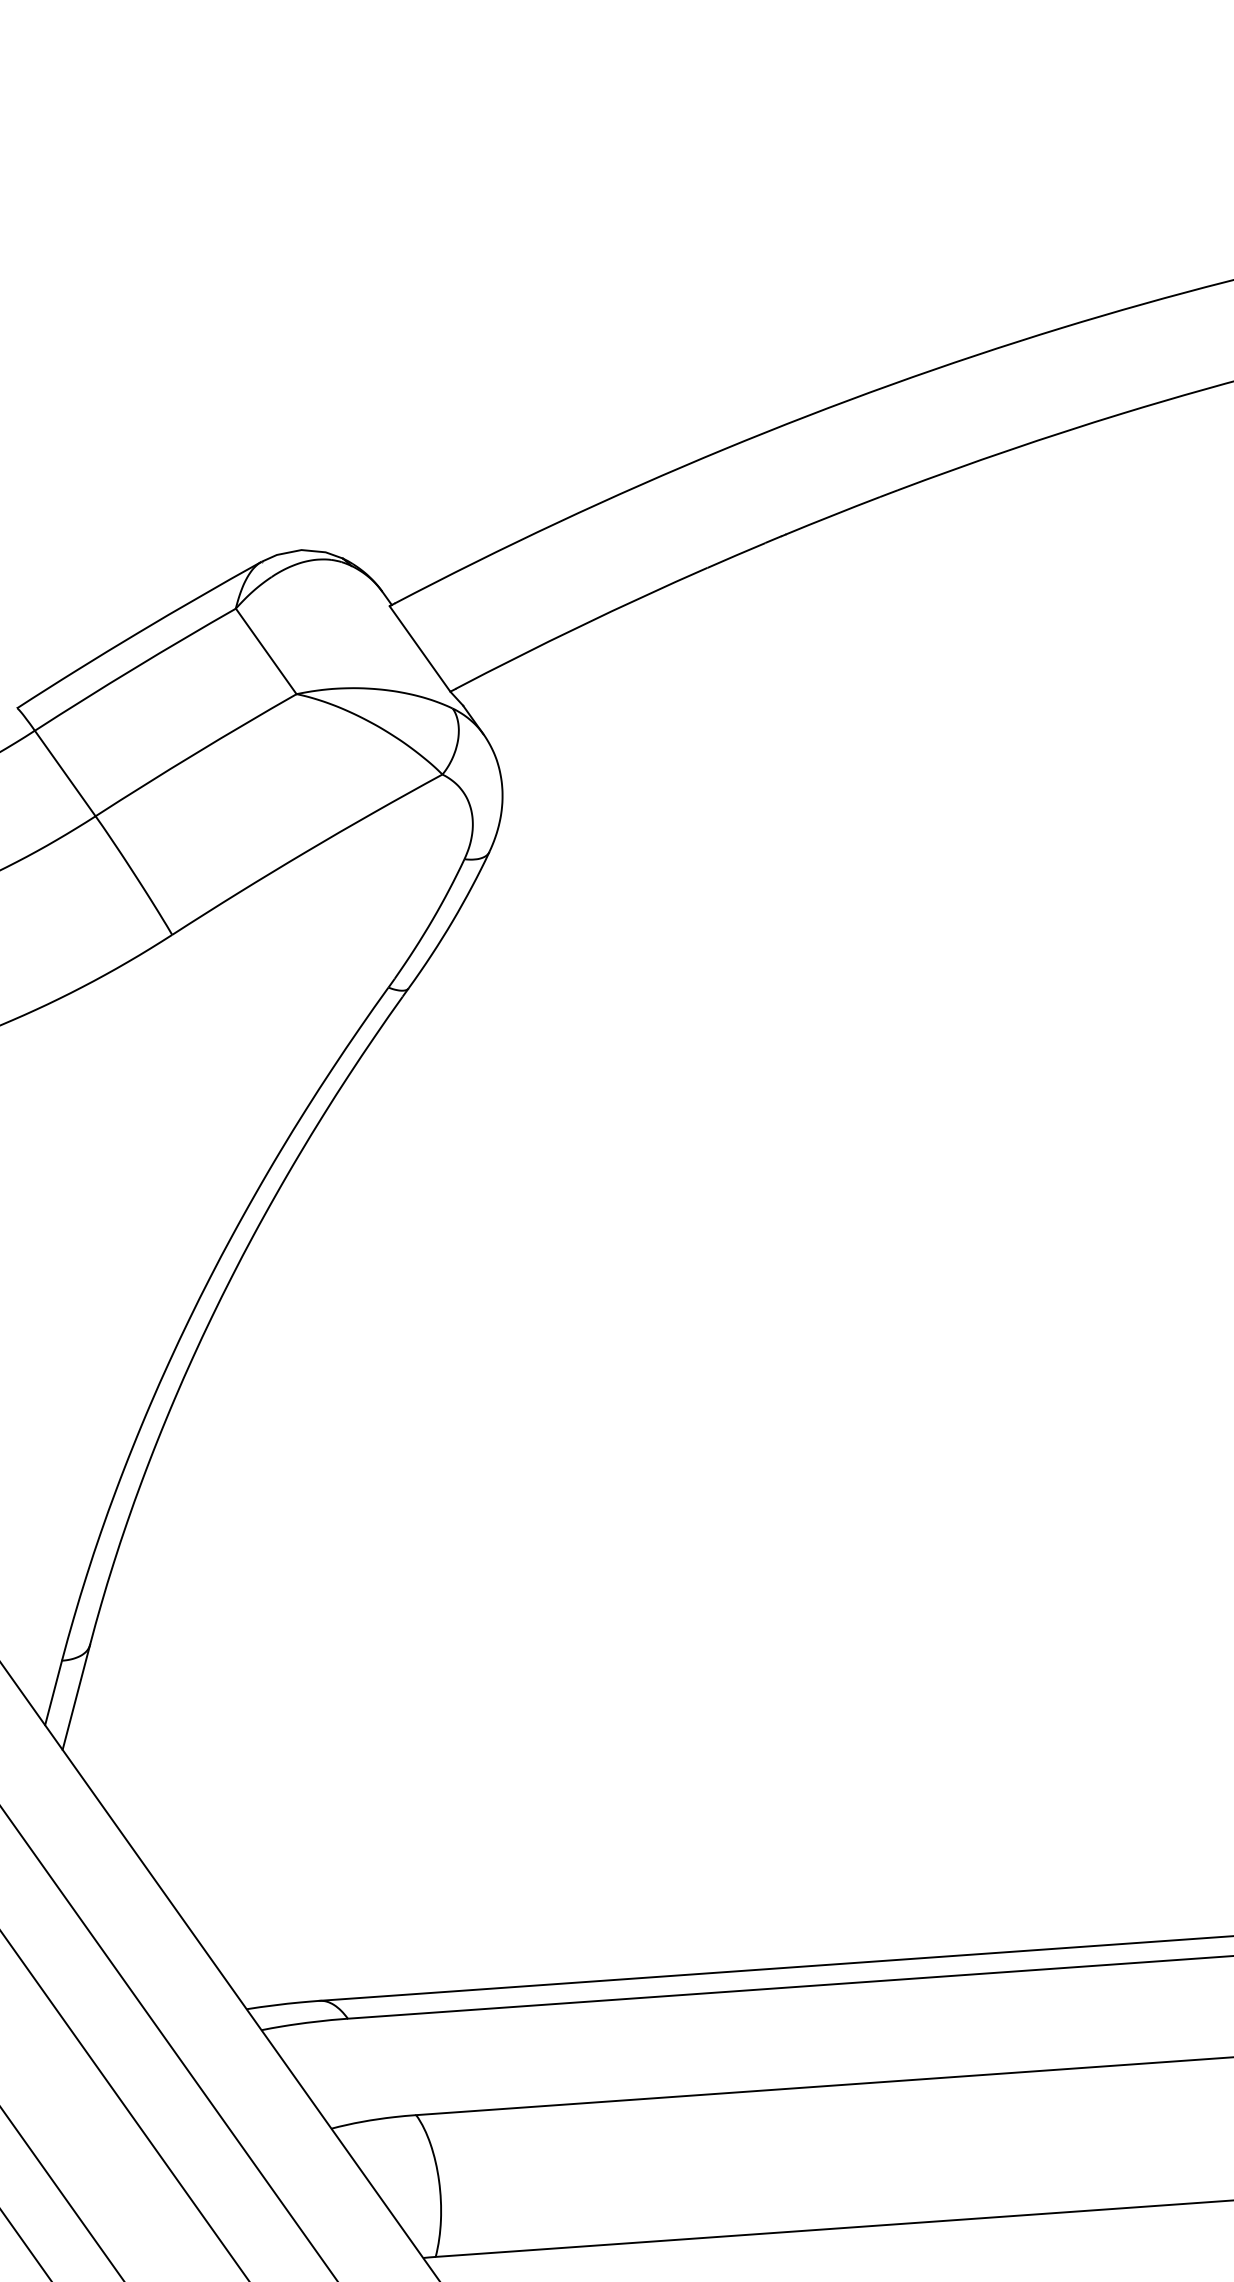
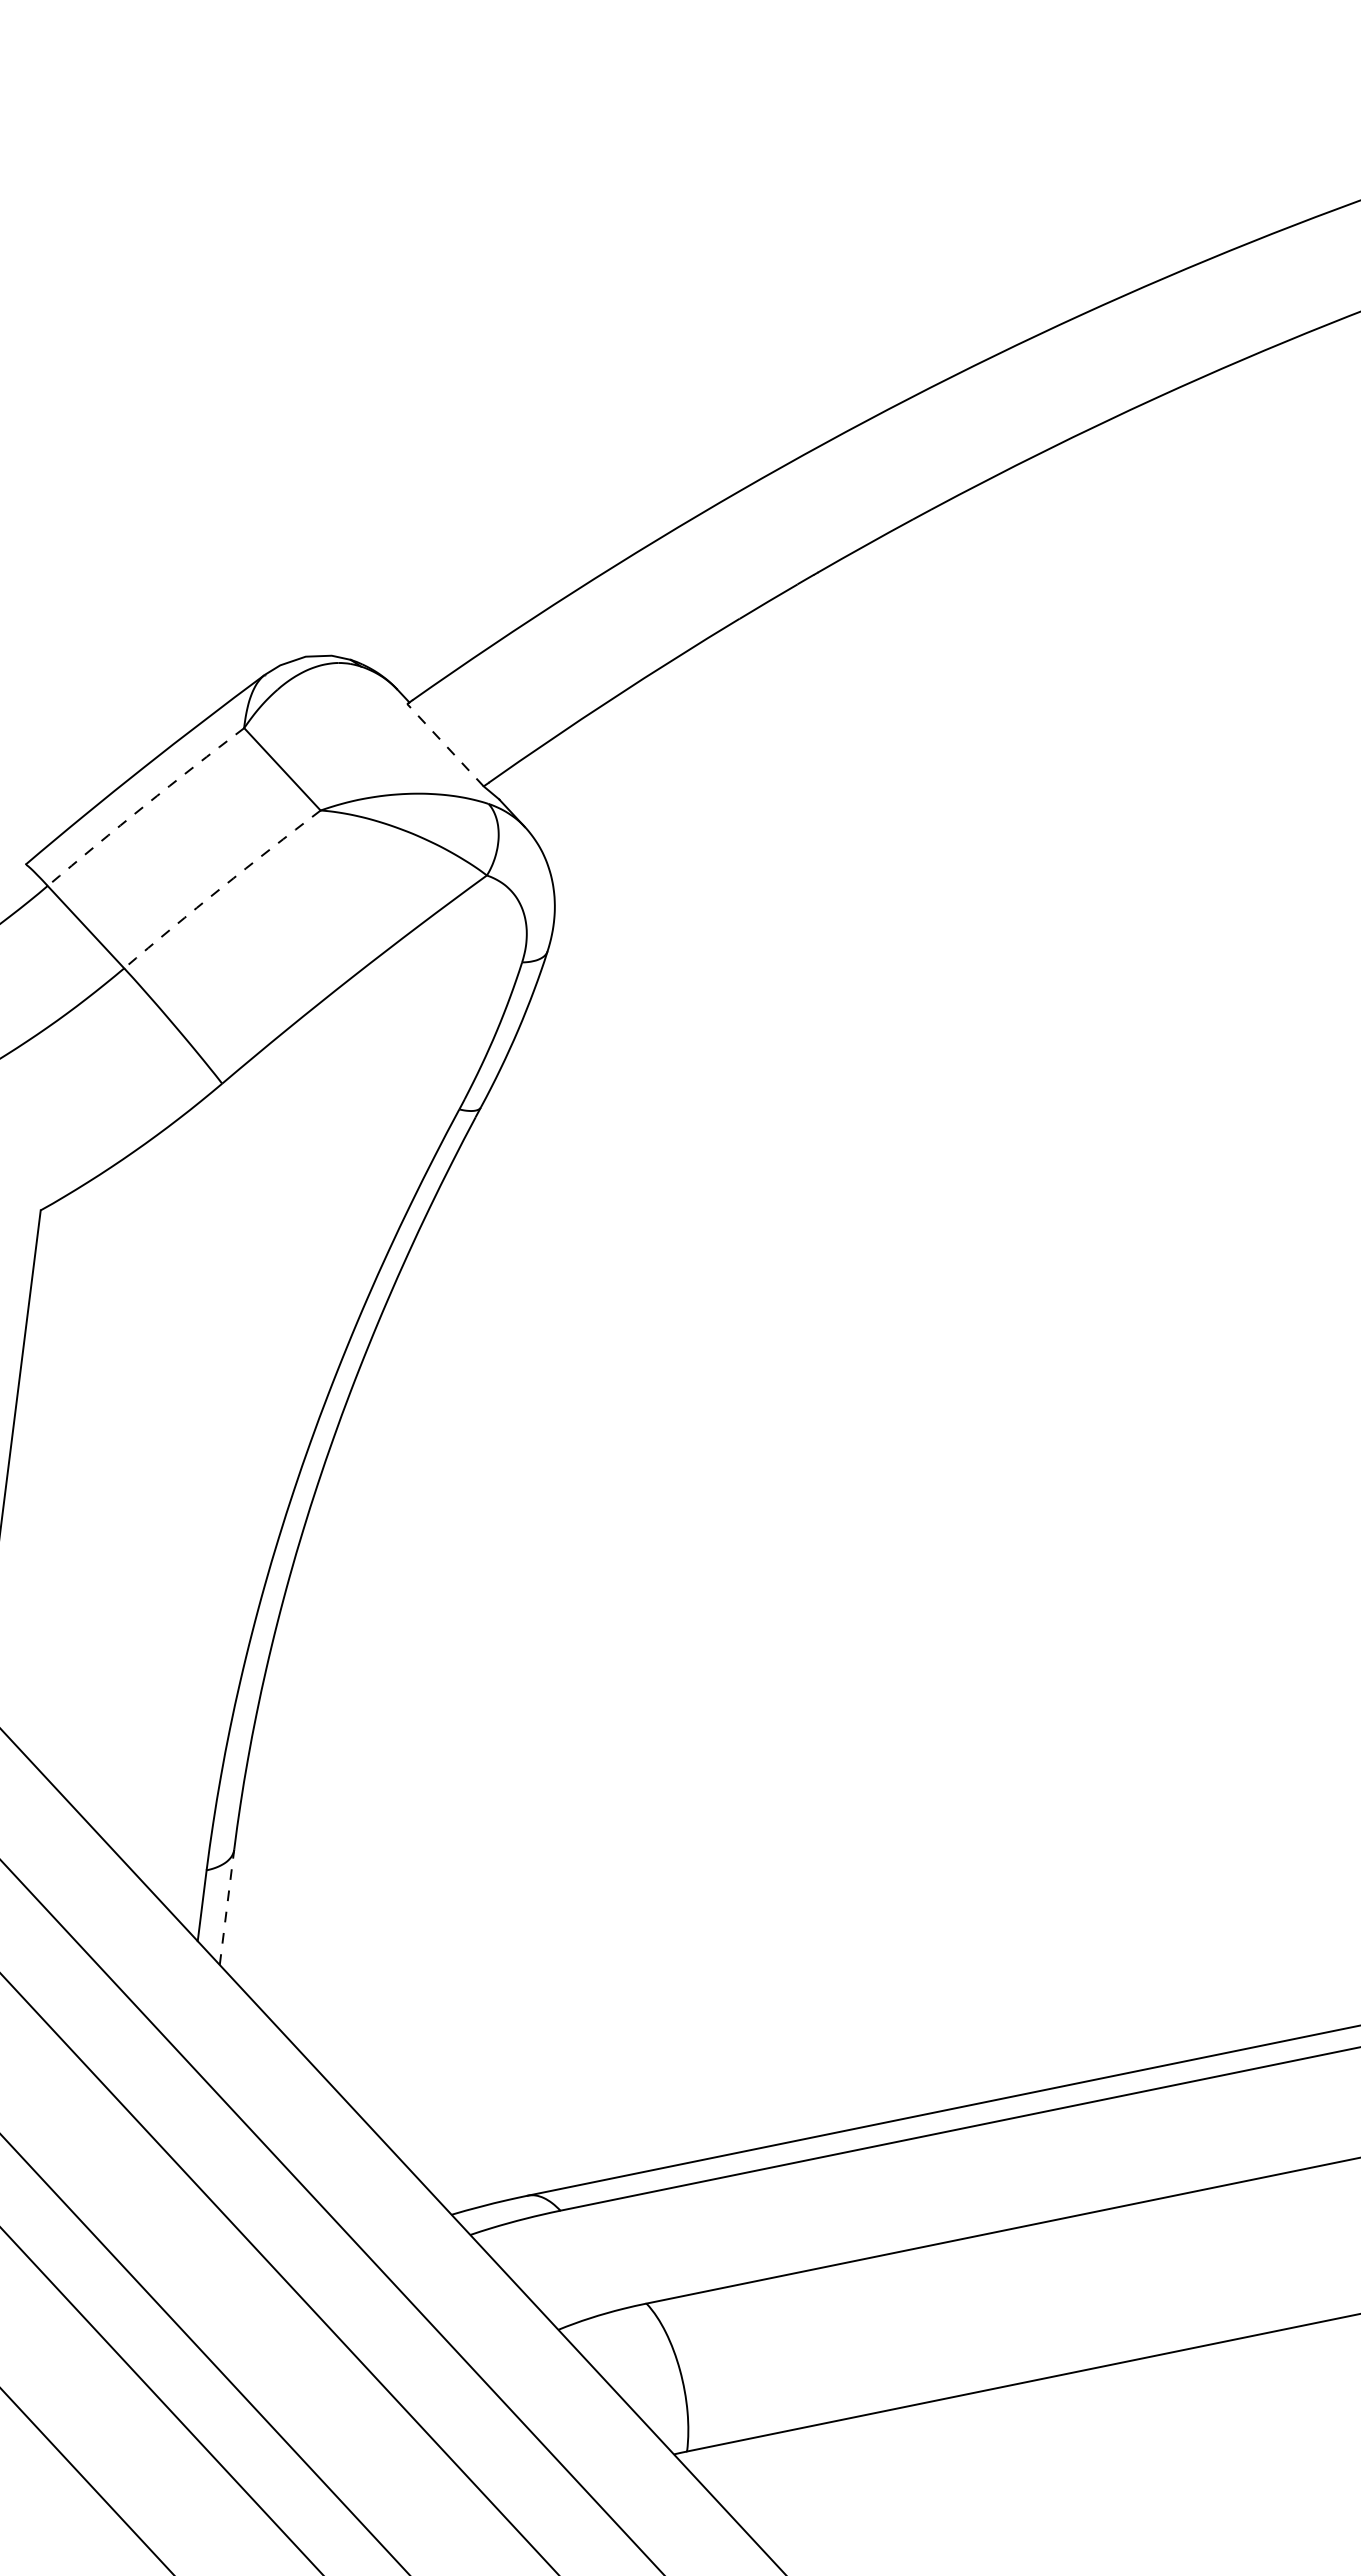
line: (420, 648) -> (445, 744), solid -> dashed
arc: (134, 668) -> (144, 805), solid -> dashed
arc: (195, 754) -> (221, 888), solid -> dashed
line: (76, 1696) -> (227, 1906), solid -> dashed

